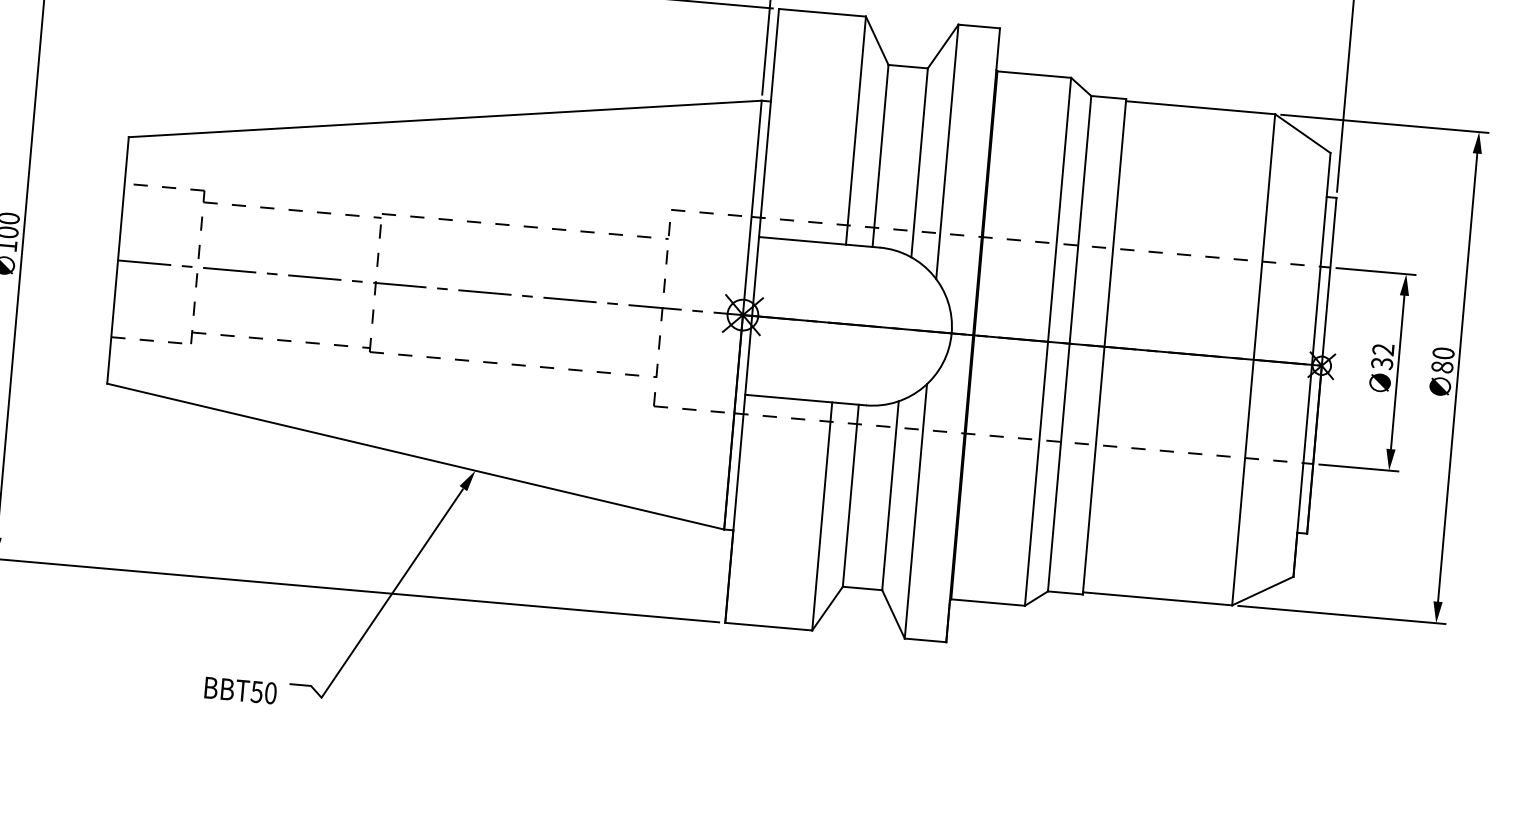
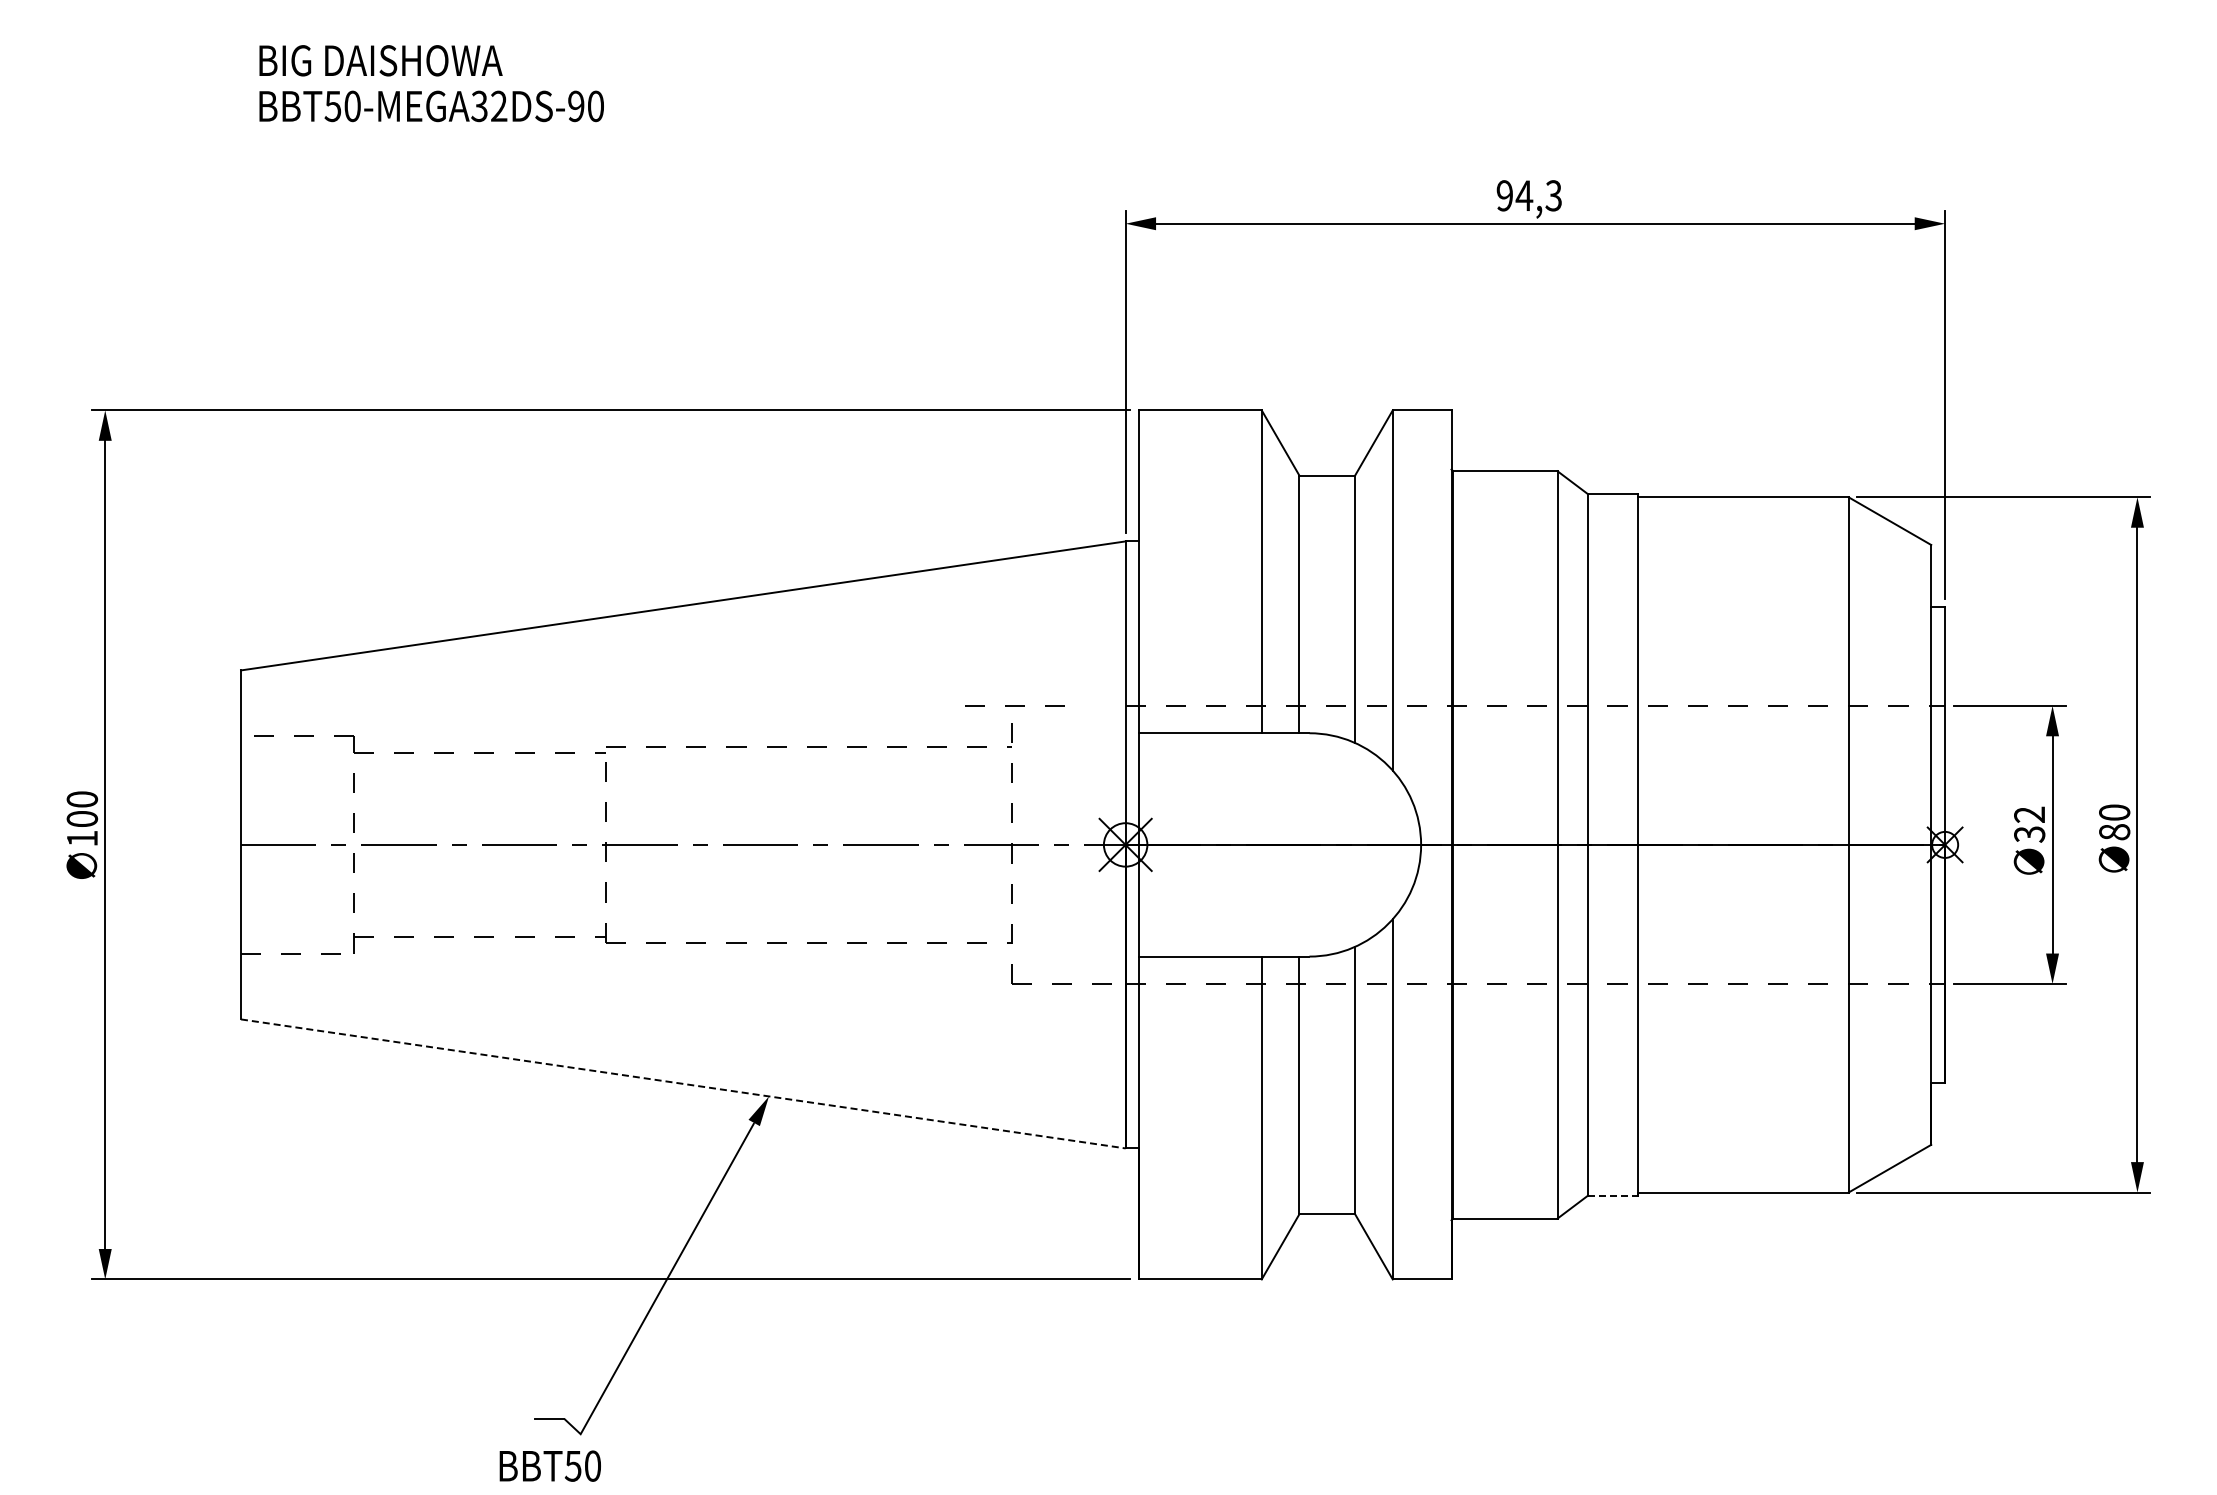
line: (706, 212) -> (1014, 705), moved
line: (415, 456) -> (683, 1083), solid -> dashed
line: (1065, 592) -> (1612, 1195), solid -> dashed
text: (240, 690) -> (549, 1465), moved

